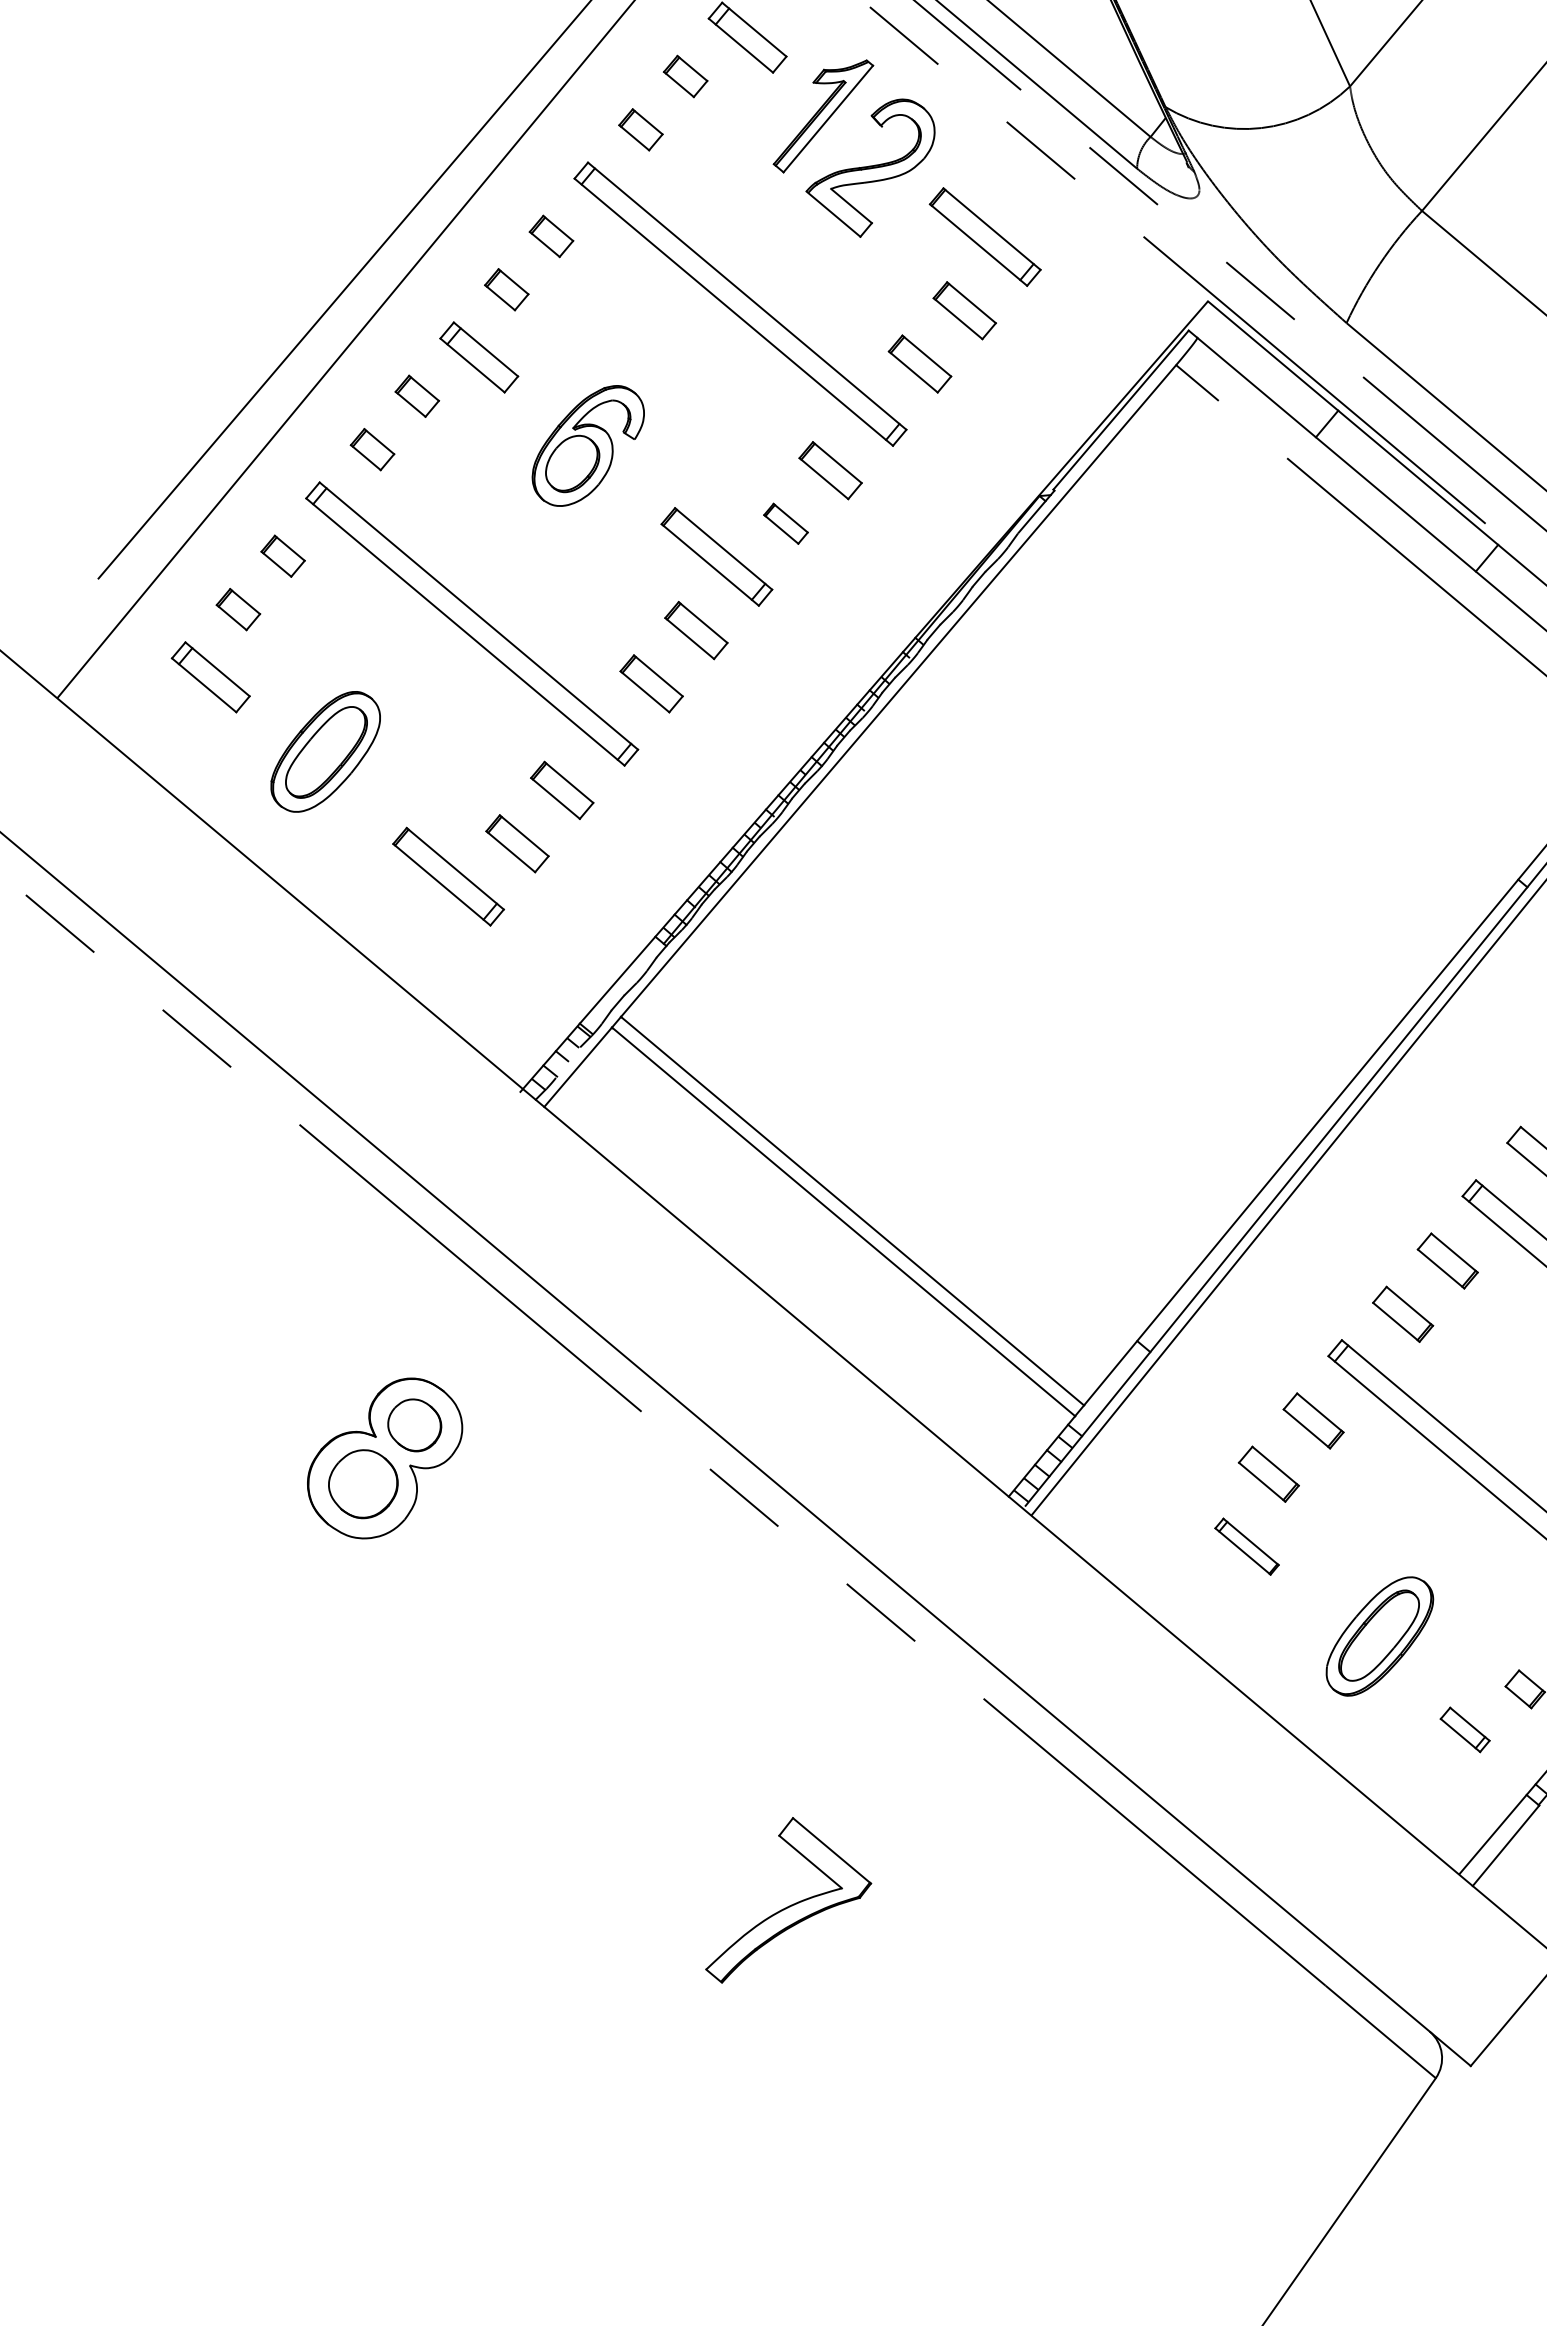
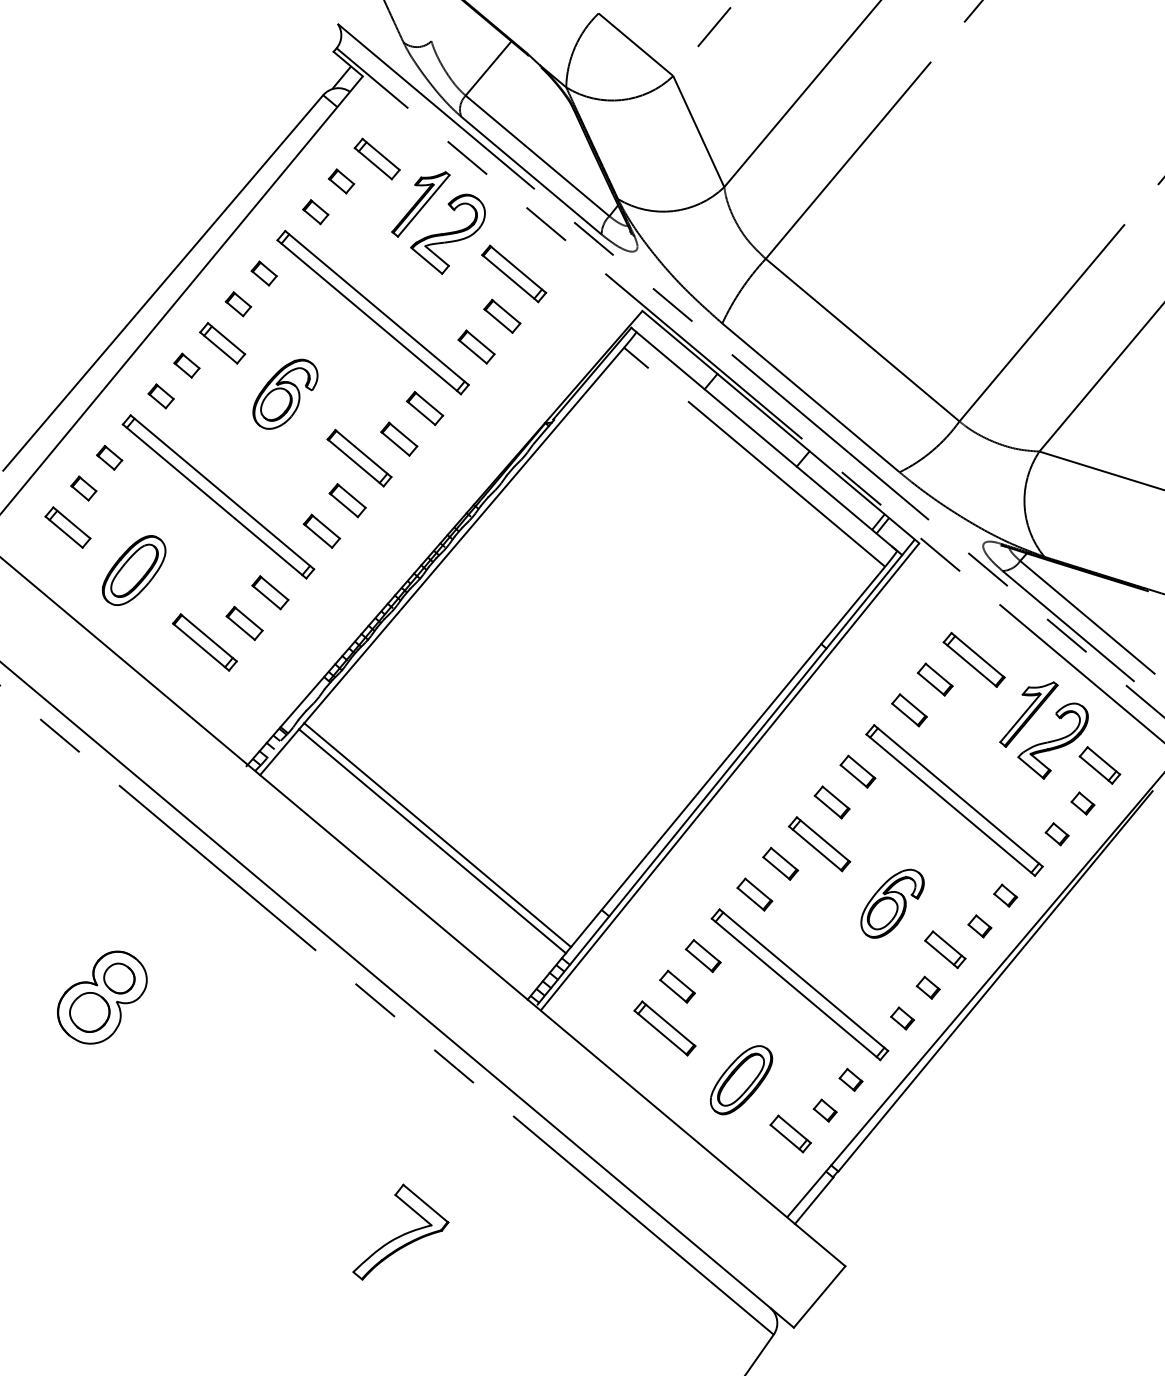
part: (786, 522) -> (399, 438), size x1.43
part: (385, 1458) -> (102, 997), moved
part: (1246, 1546) -> (664, 1028), size x1.67
part: (1464, 1728) -> (790, 1133), size x1.43

